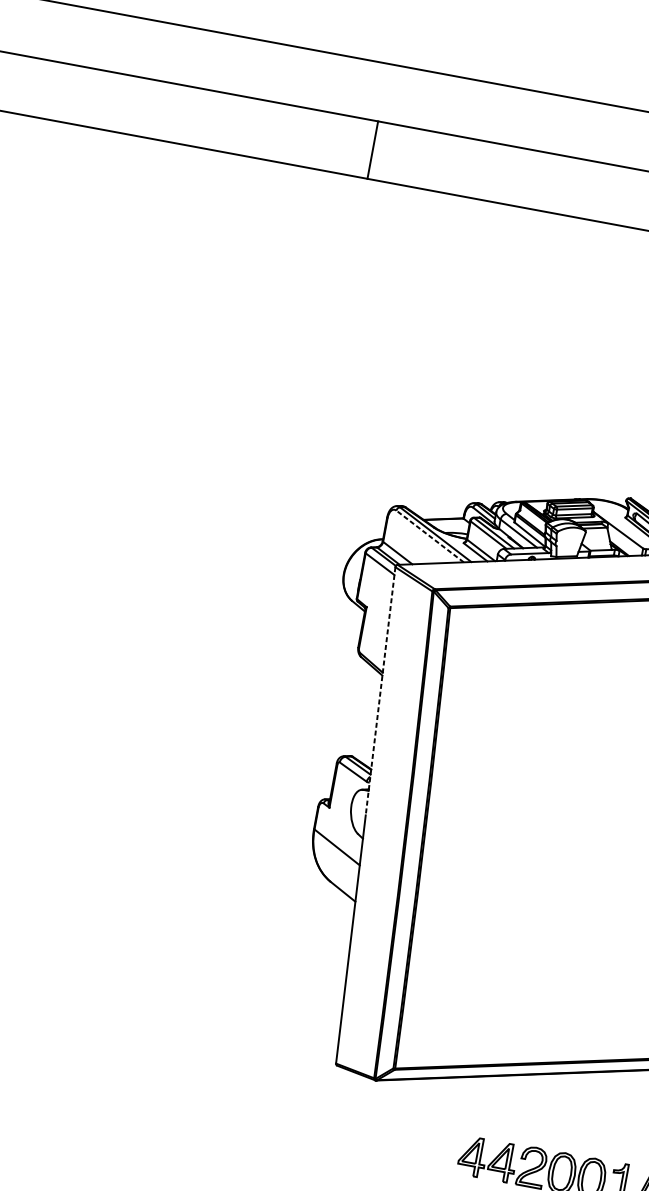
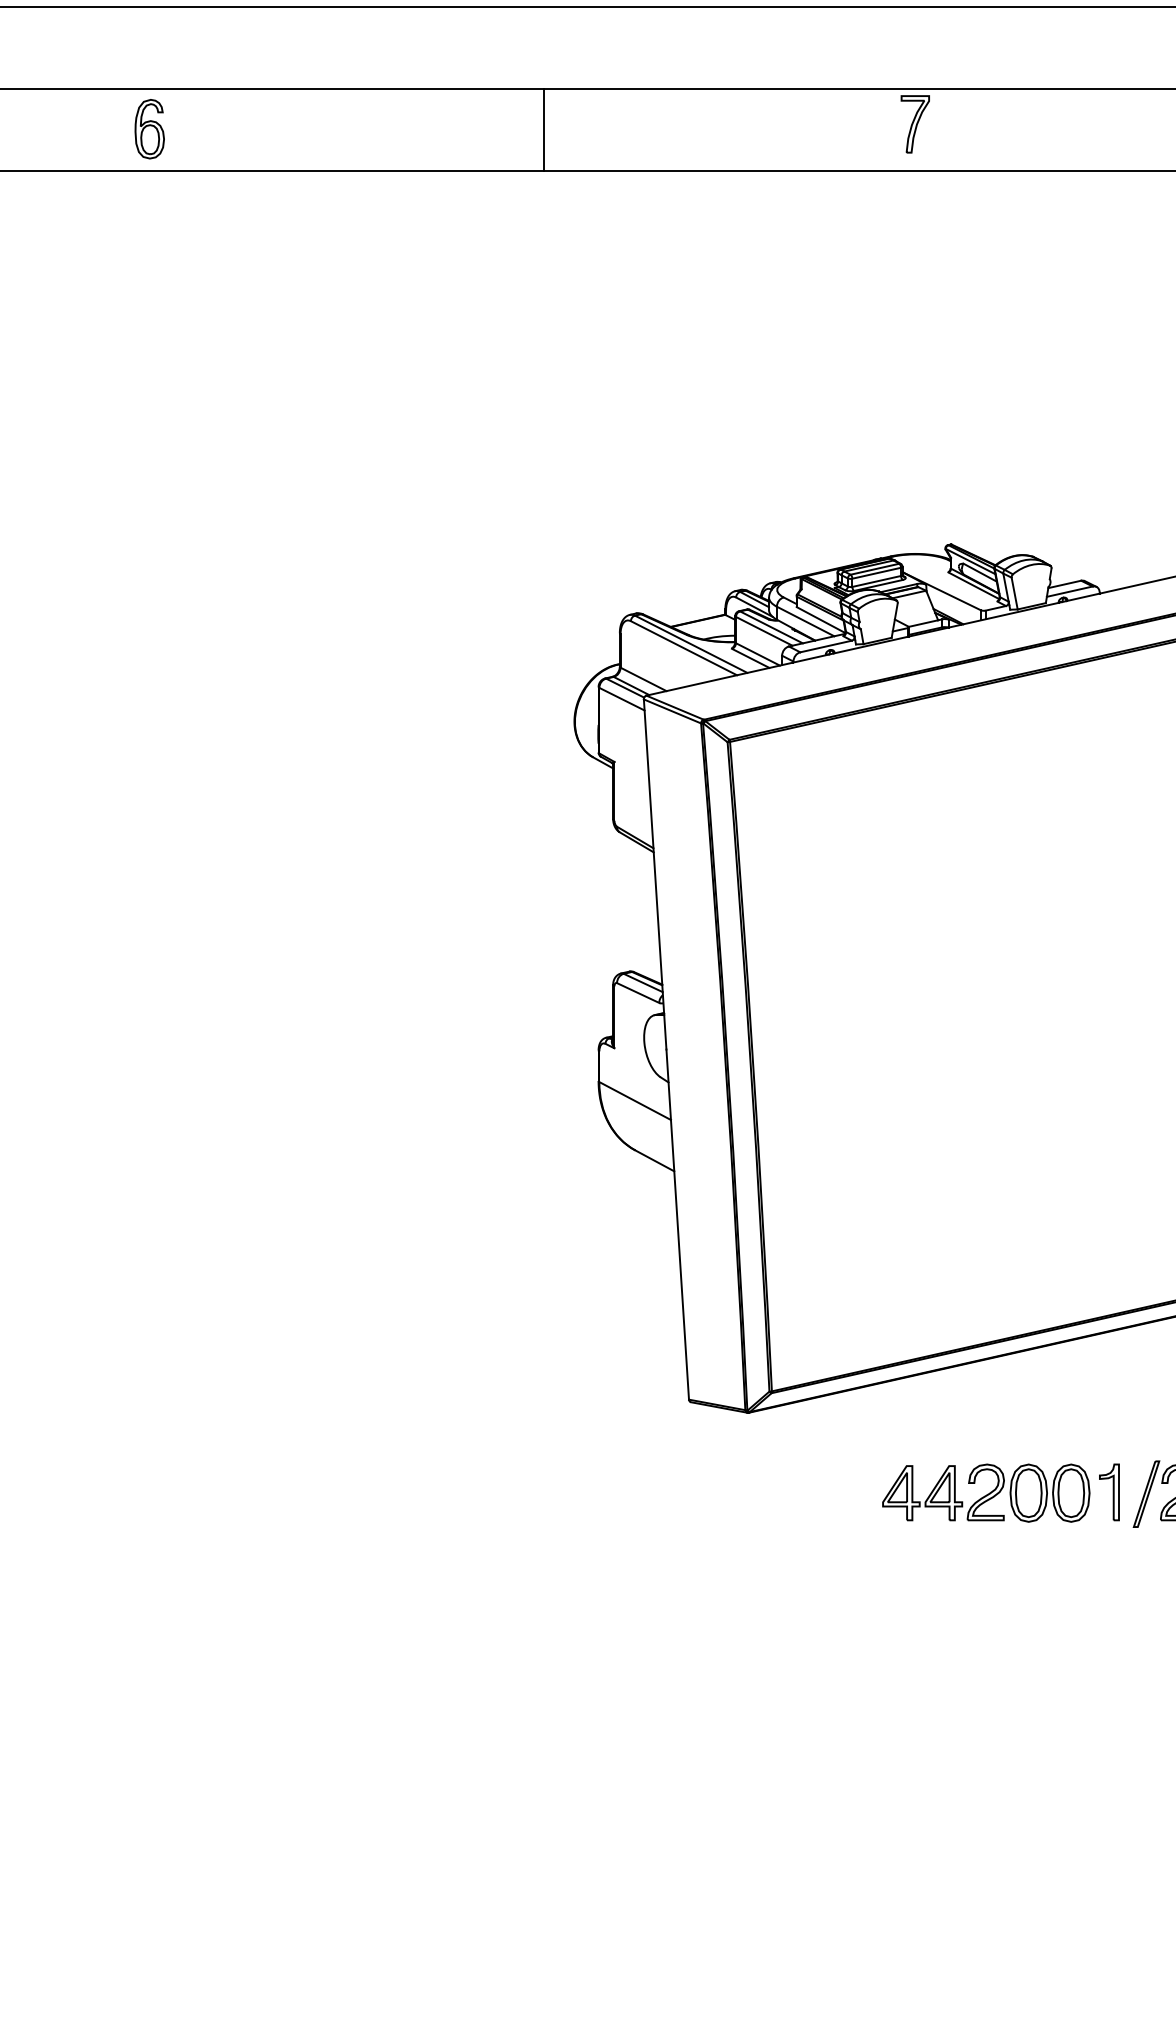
part: (123, 103) -> (149, 129), added
line: (373, 150) -> (544, 129), moved
line: (429, 536) -> (683, 648), dashed -> solid
line: (380, 691) -> (655, 874), dashed -> solid

